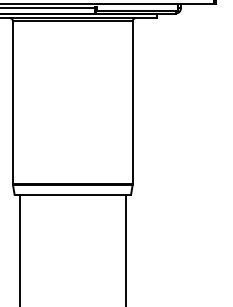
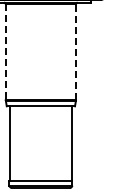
line: (12, 103) -> (5, 52), solid -> dashed
line: (133, 103) -> (76, 52), solid -> dashed

